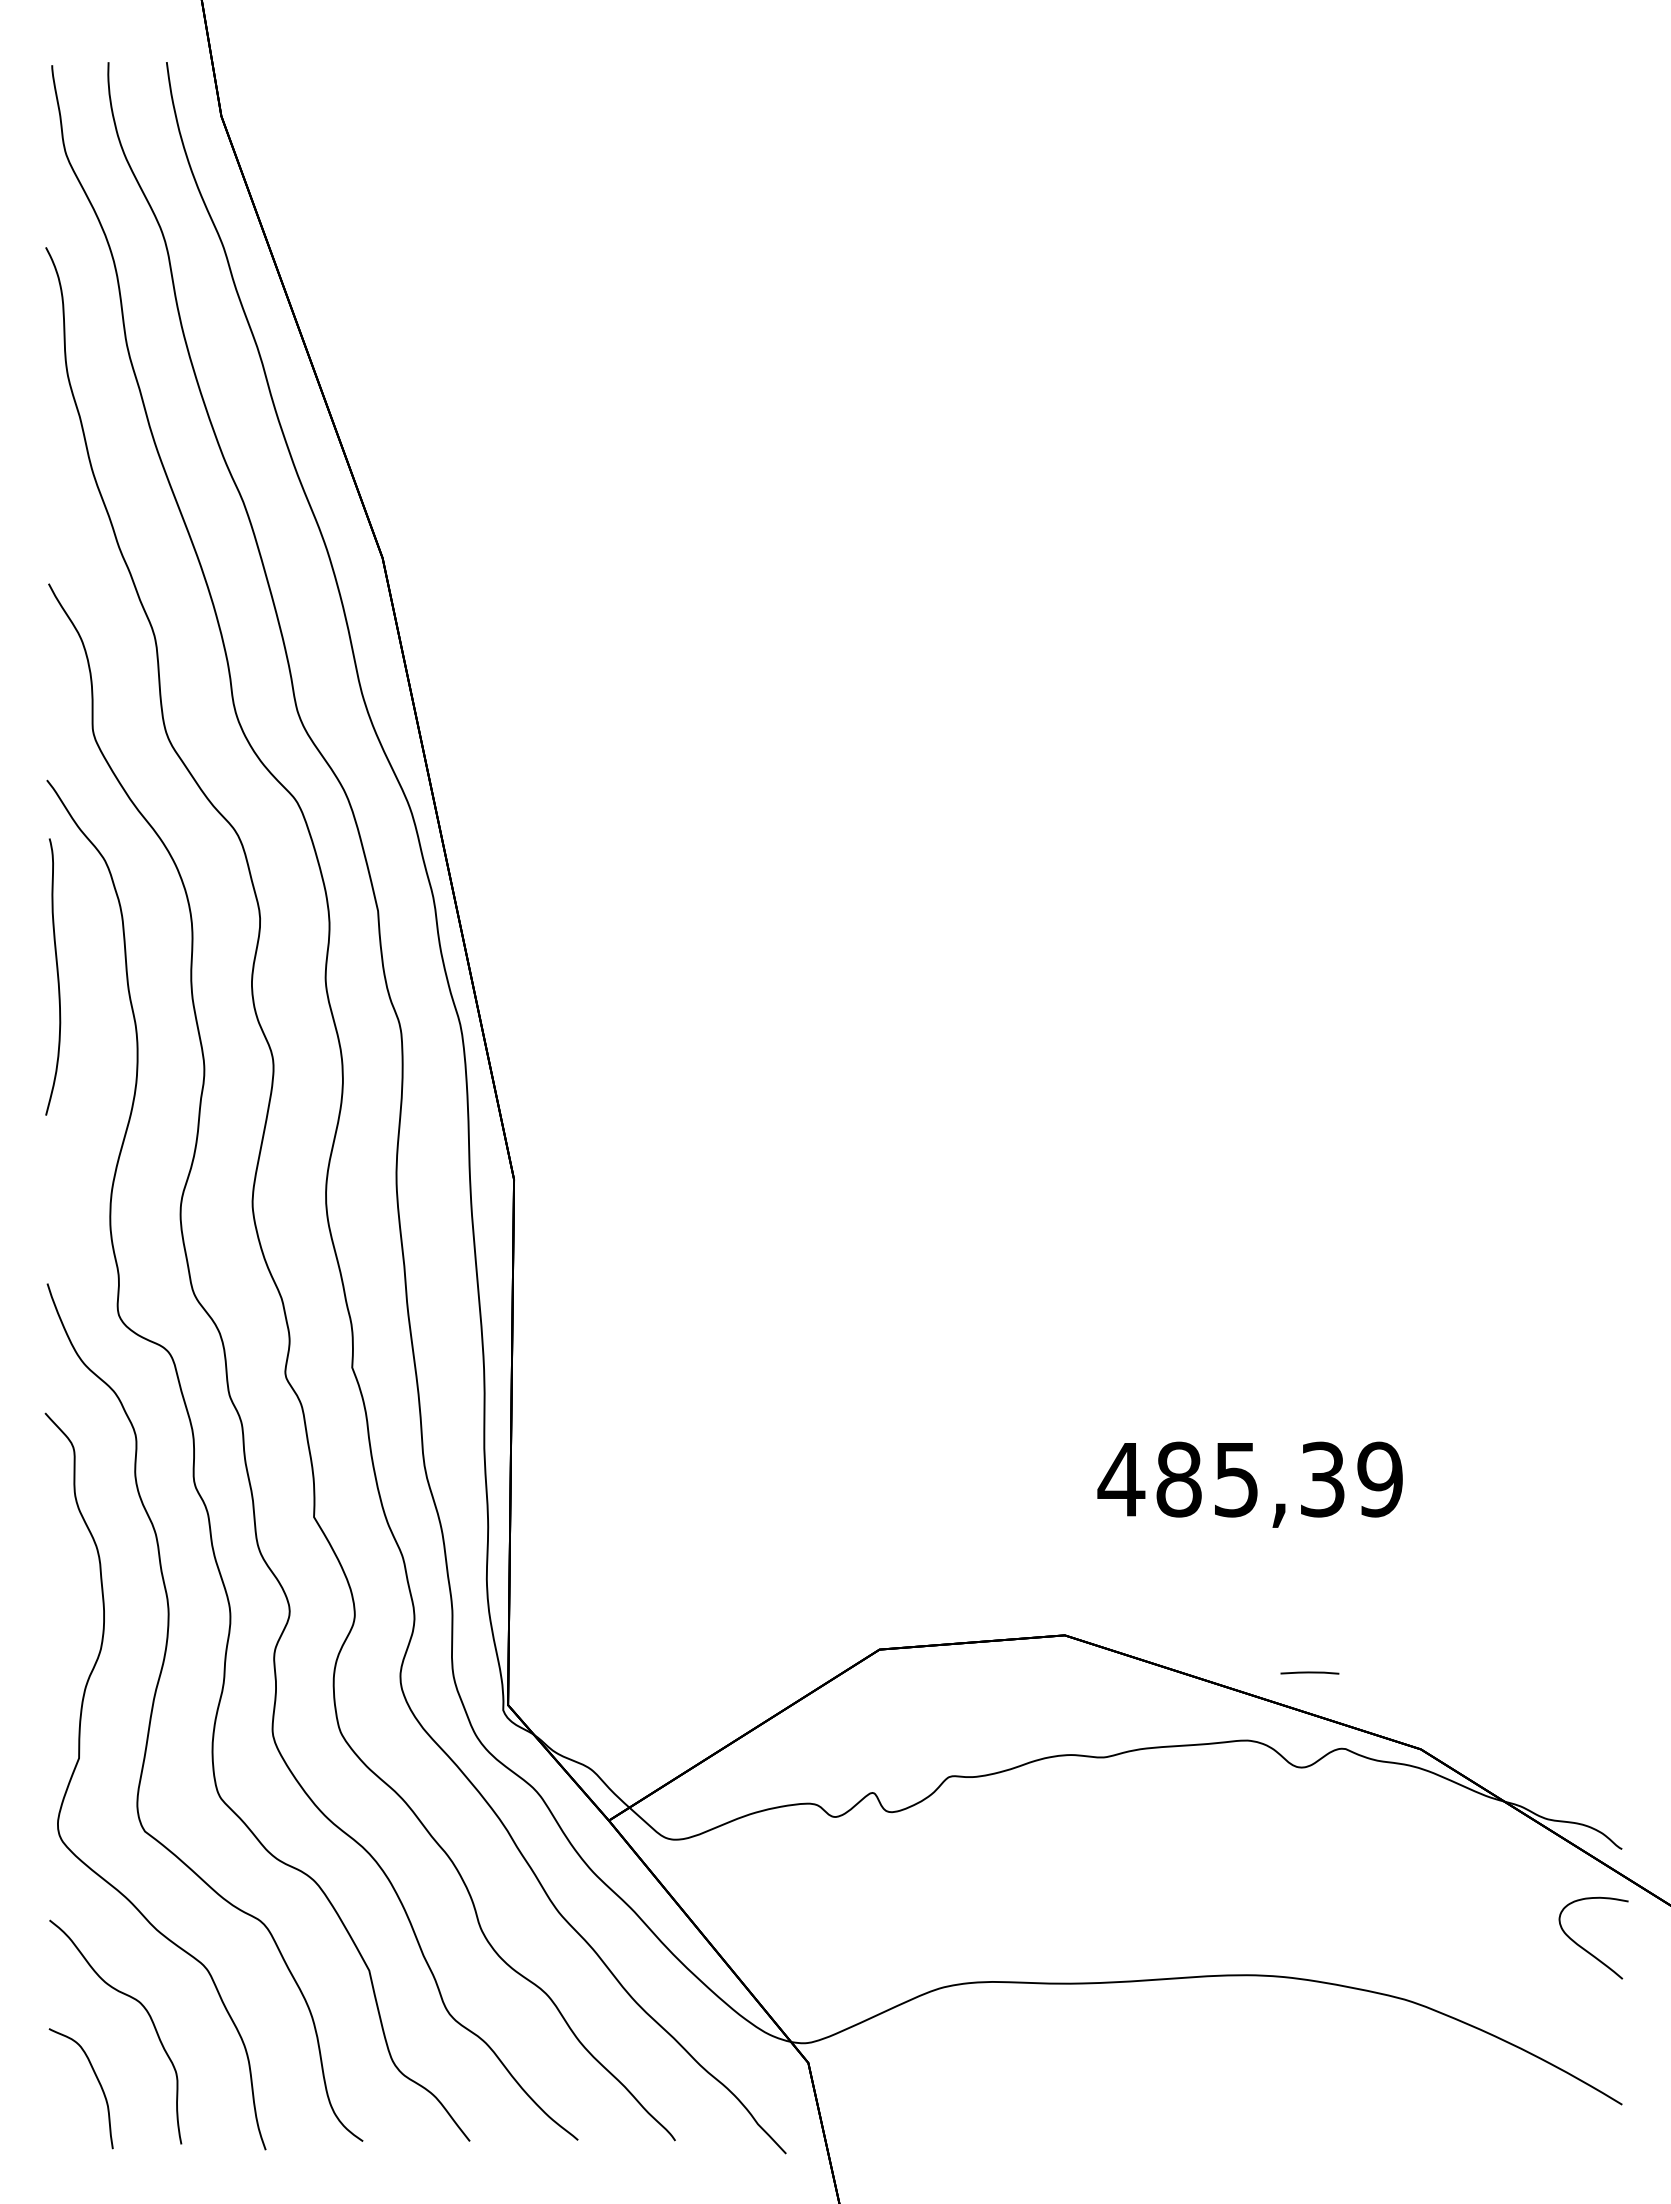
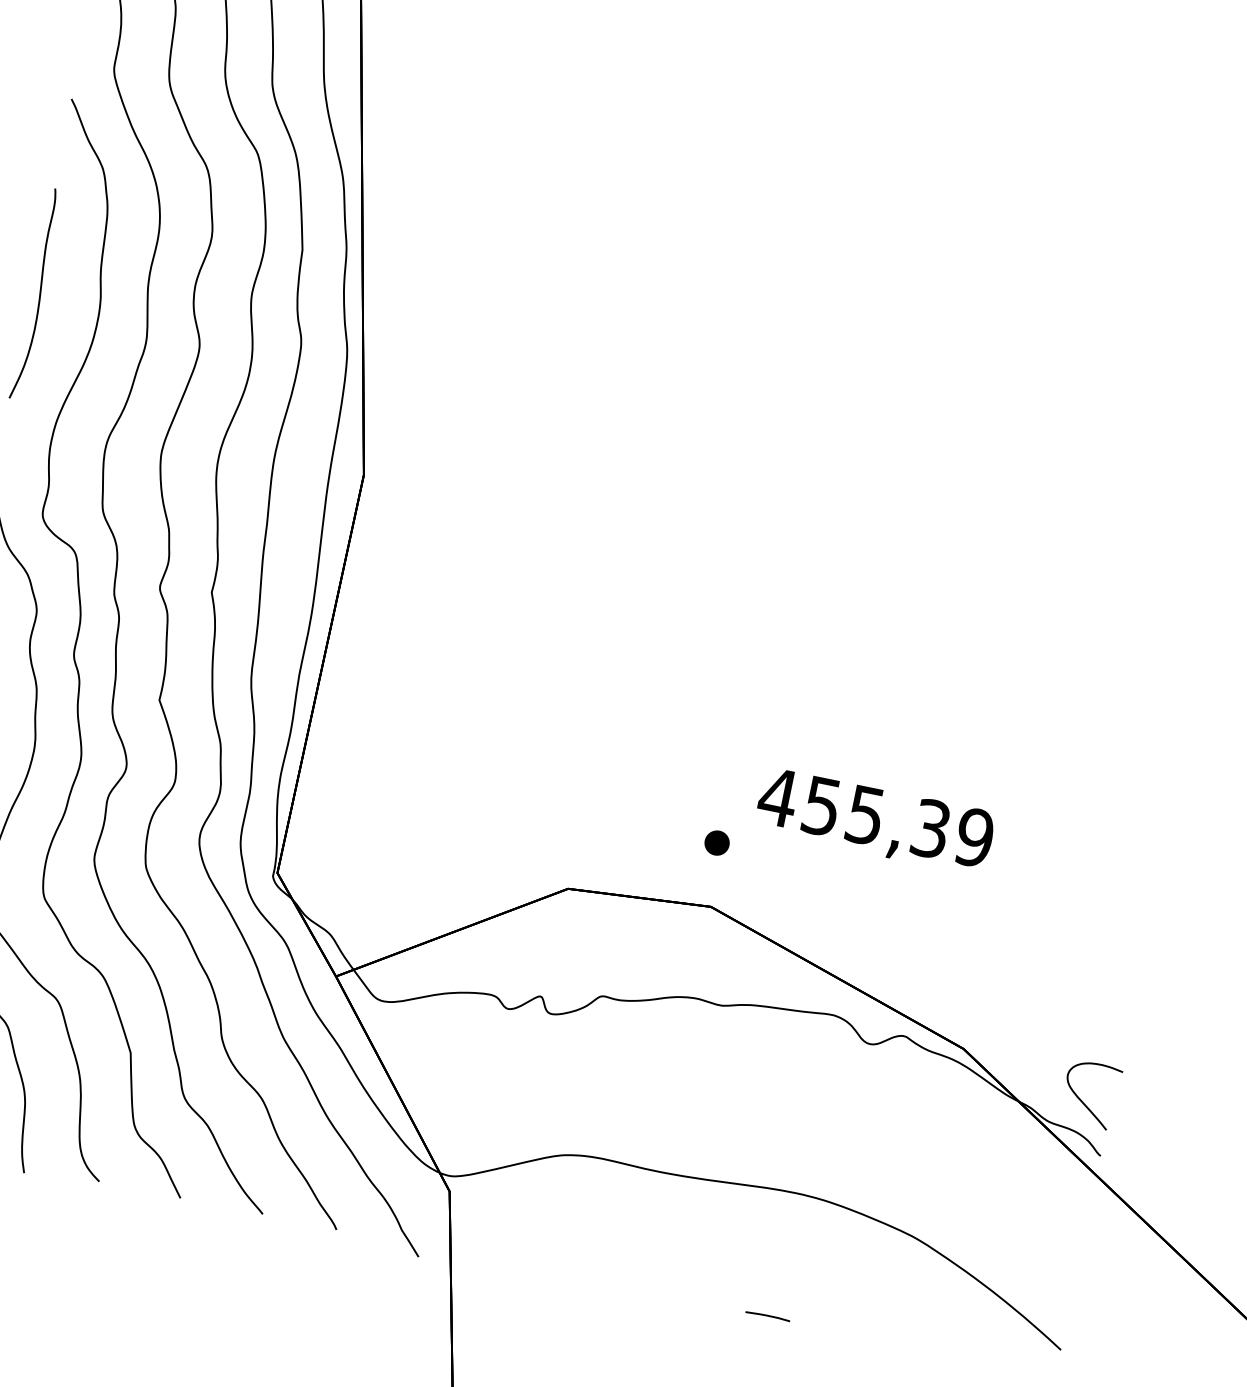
curve: (57, 976) -> (39, 294), moved
text: (1178, 1479) -> (821, 806), 485,39 -> 455,39
part: (1055, 1552) -> (716, 842), added
line: (1309, 1672) -> (767, 1315), moved
curve: (1586, 1949) -> (1083, 1102), moved

